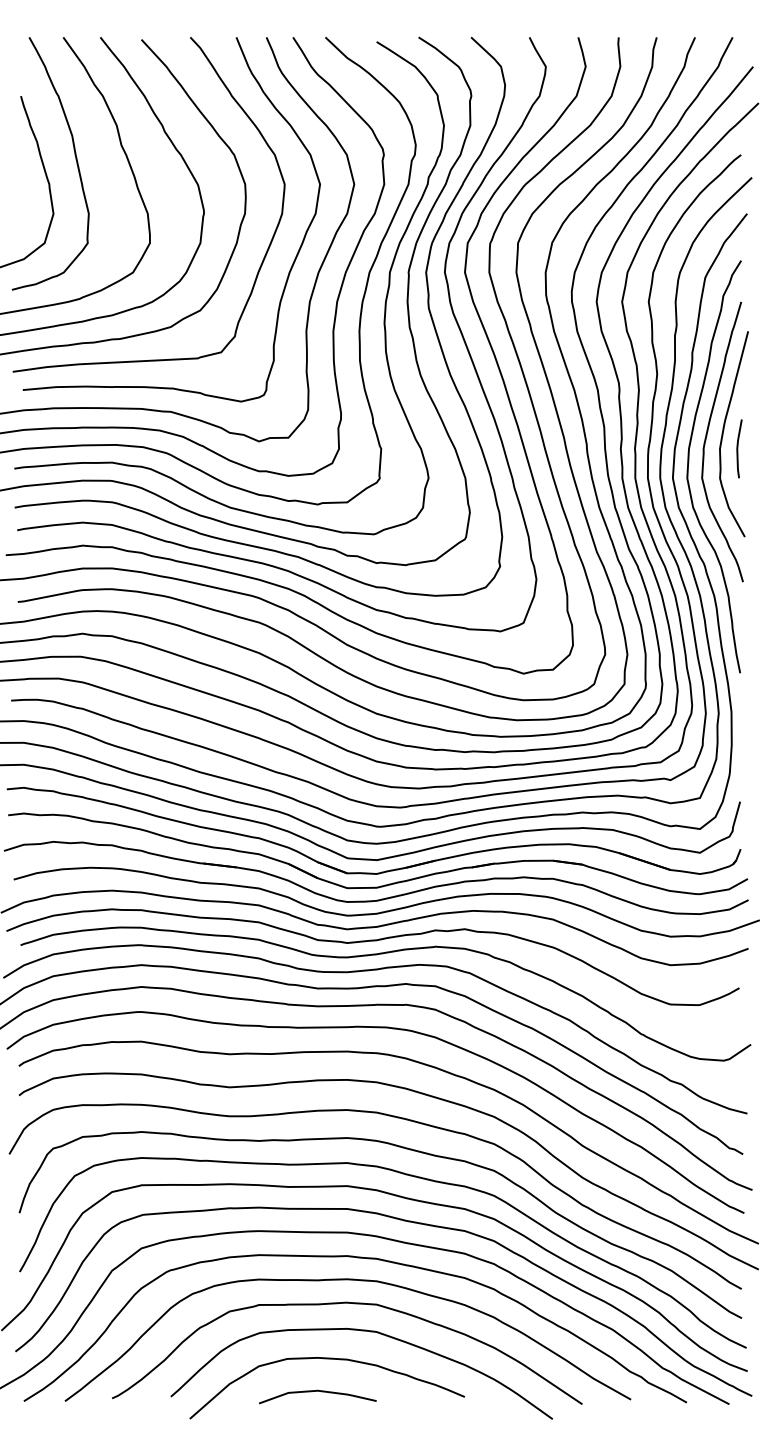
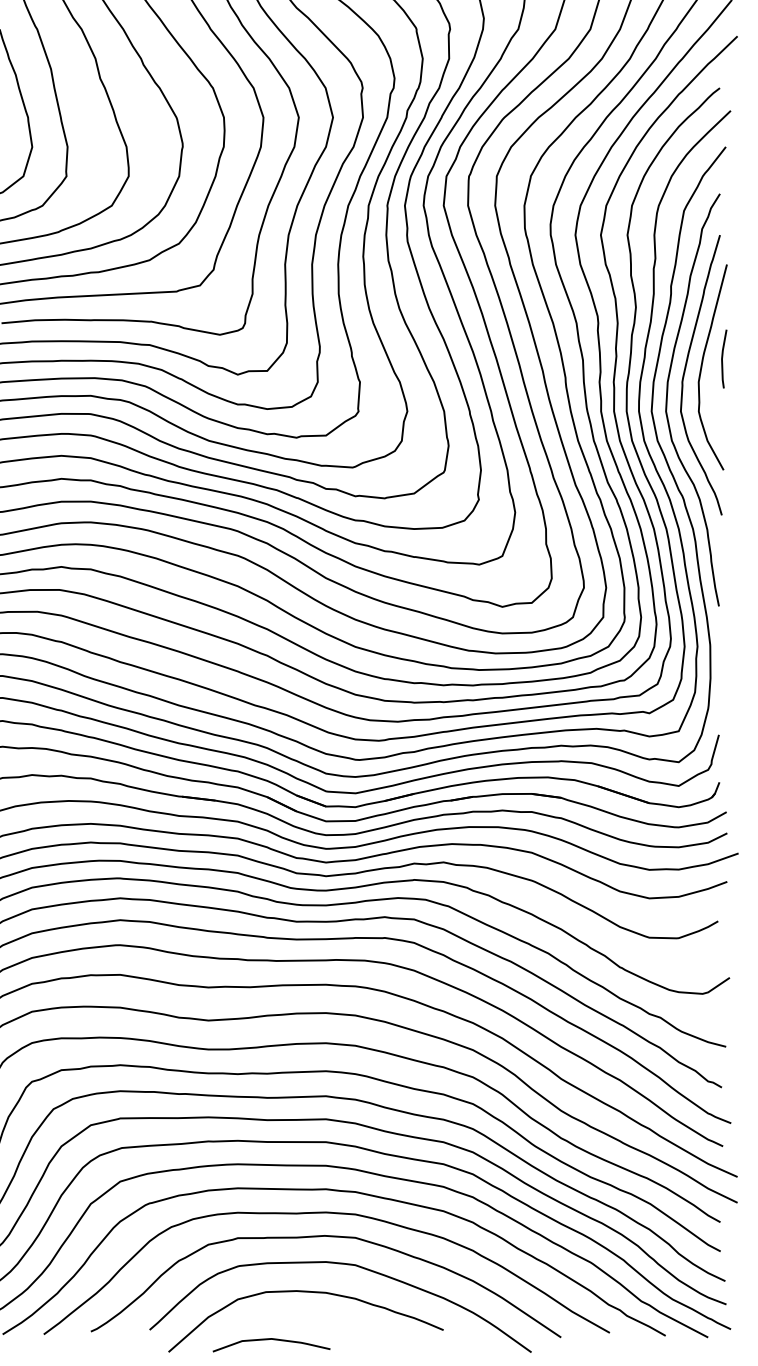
line: (738, 448) -> (723, 358), moved
curve: (317, 1391) -> (271, 1339), moved

